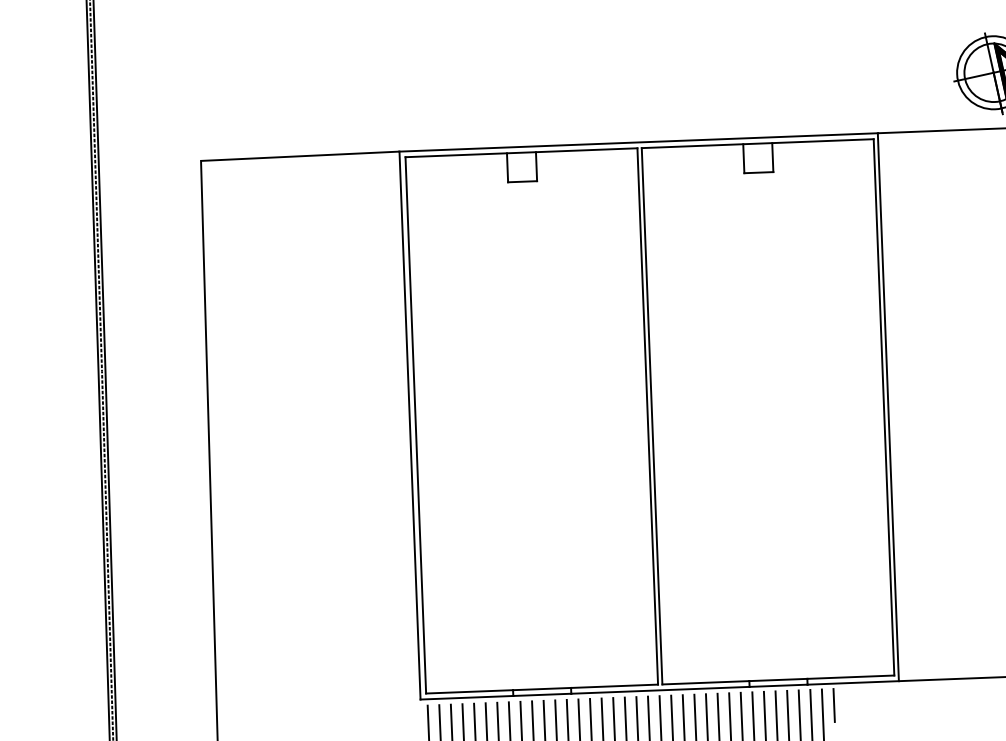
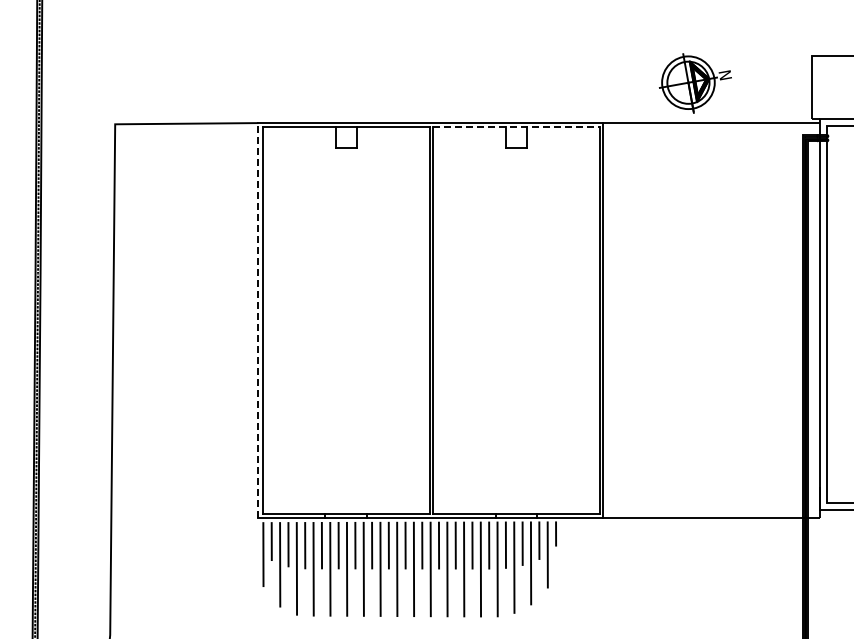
line: (757, 143) -> (516, 127), solid -> dashed
line: (410, 425) -> (258, 320), solid -> dashed

